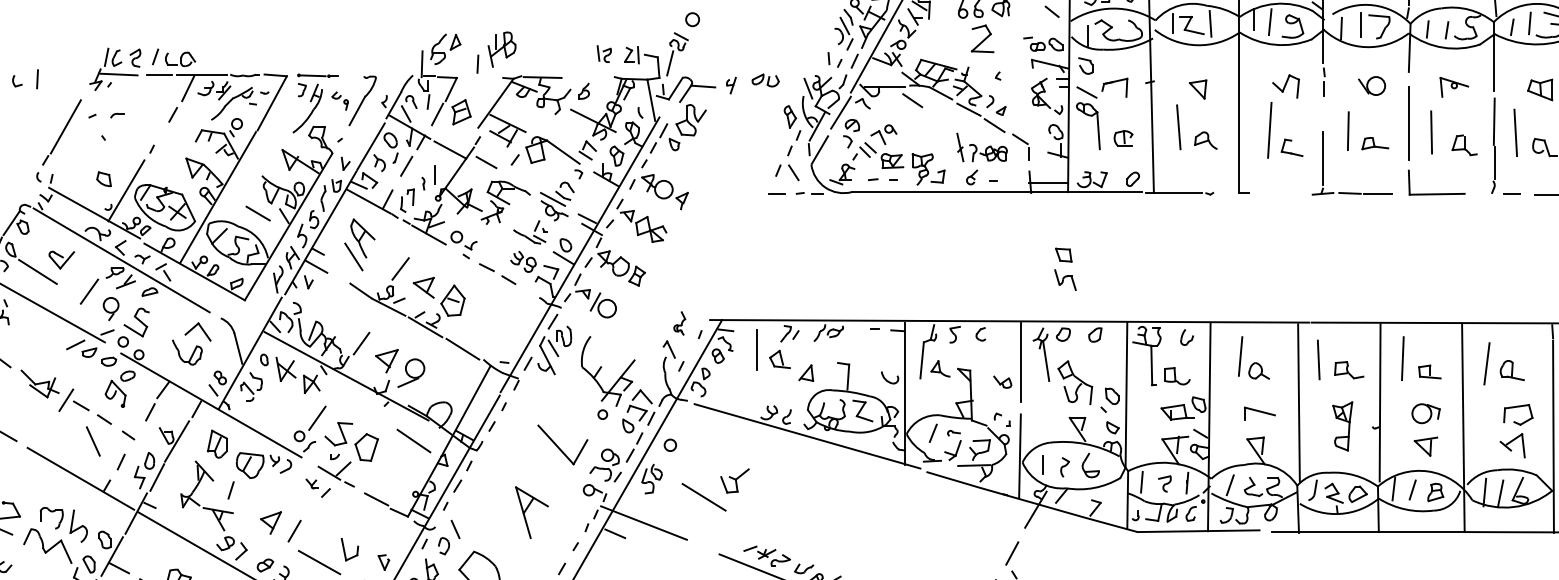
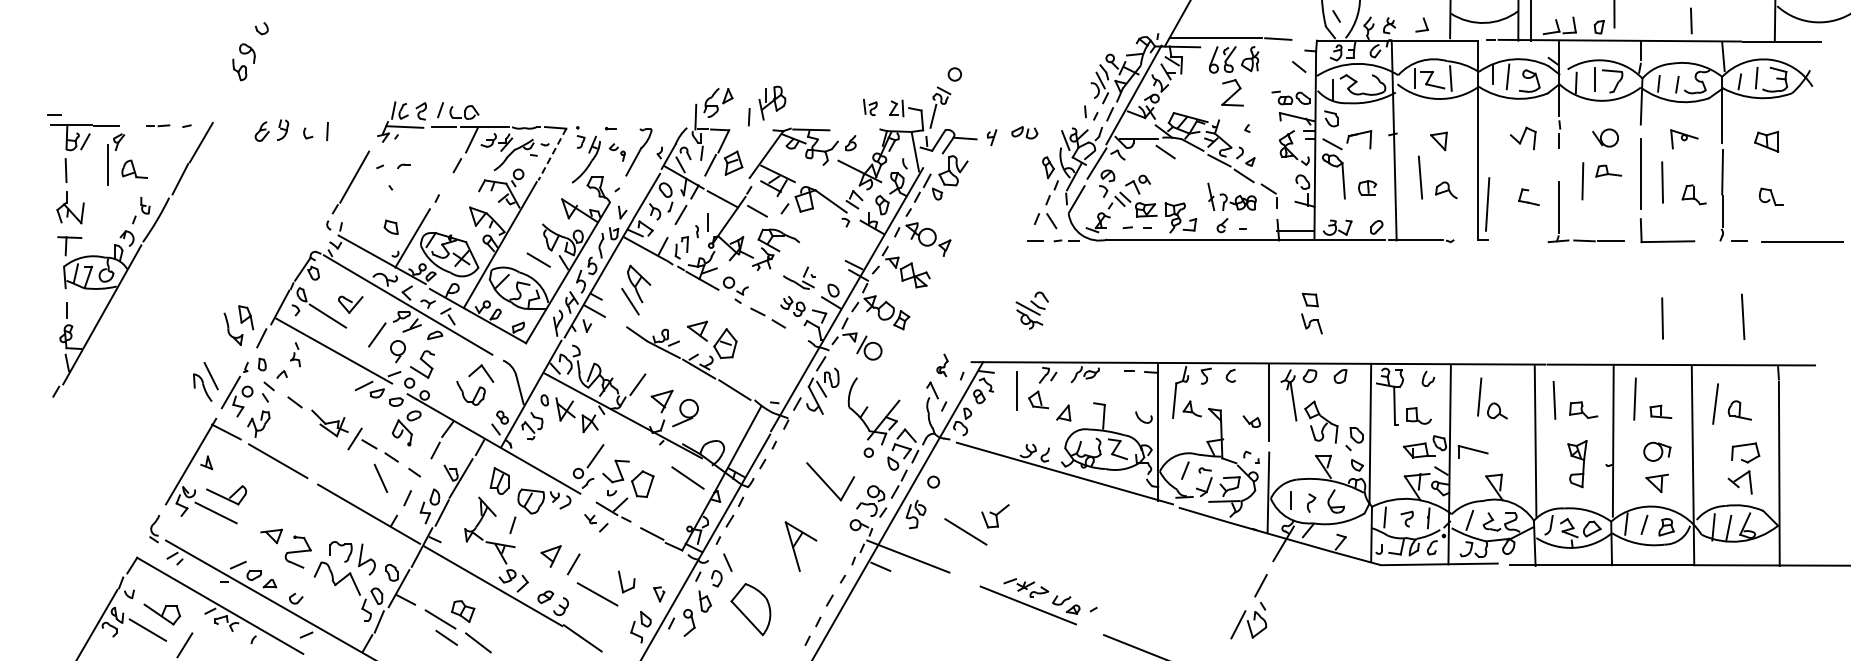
line: (312, 75) -> (590, 127), removed
line: (272, 104) -> (552, 155), solid -> dashed
line: (1269, 130) -> (1487, 204), moved
line: (1516, 132) -> (1743, 316), moved
part: (1375, 142) -> (1608, 170), moved
part: (556, 201) -> (1031, 310), moved
line: (400, 268) -> (675, 312), removed
line: (1431, 274) -> (1662, 318), added
part: (1259, 413) -> (1472, 451), moved

